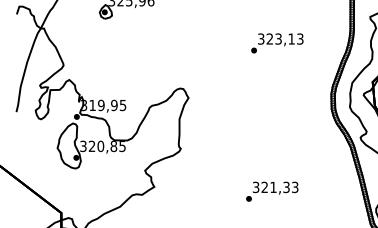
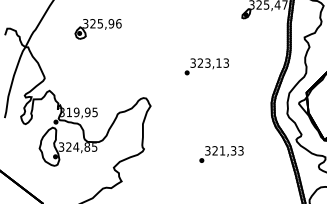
text: (276, 43) -> (206, 66), moved
text: (101, 145) -> (76, 146), 320,85 -> 324,85
text: (272, 191) -> (221, 154), moved

